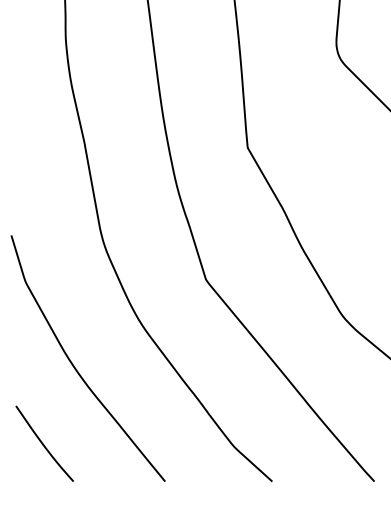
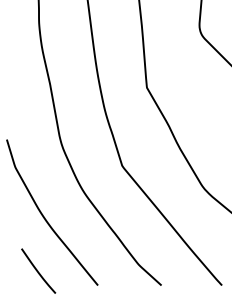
curve: (44, 442) -> (38, 270), moved

